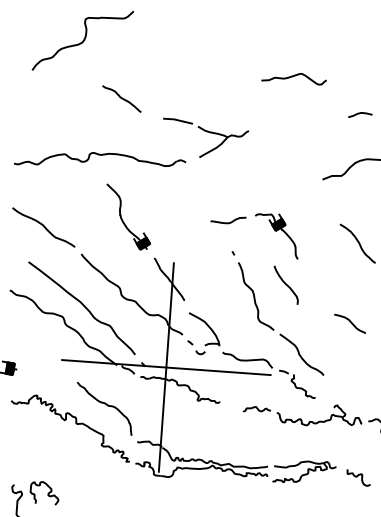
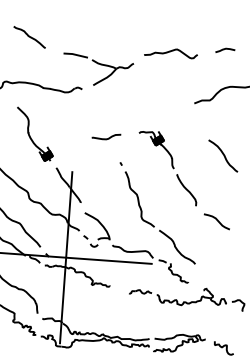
curve: (292, 77) -> (169, 52), moved
curve: (228, 222) -> (106, 138), moved
curve: (285, 284) -> (186, 189), moved

